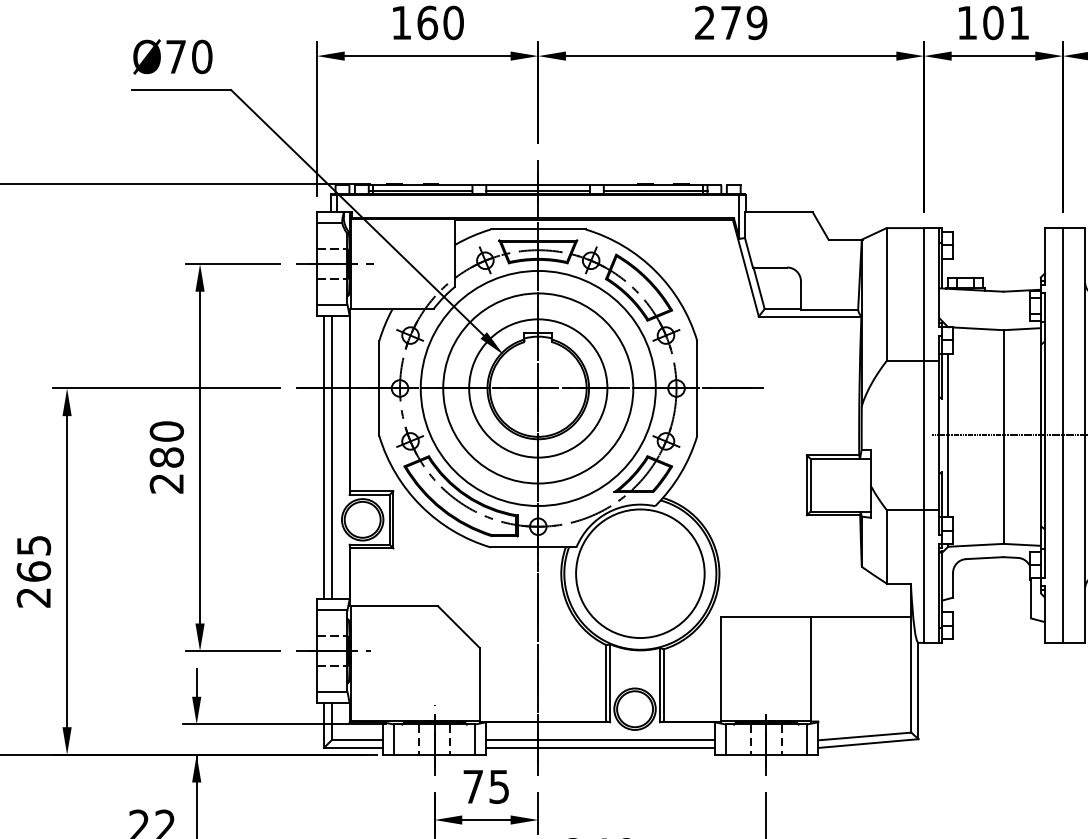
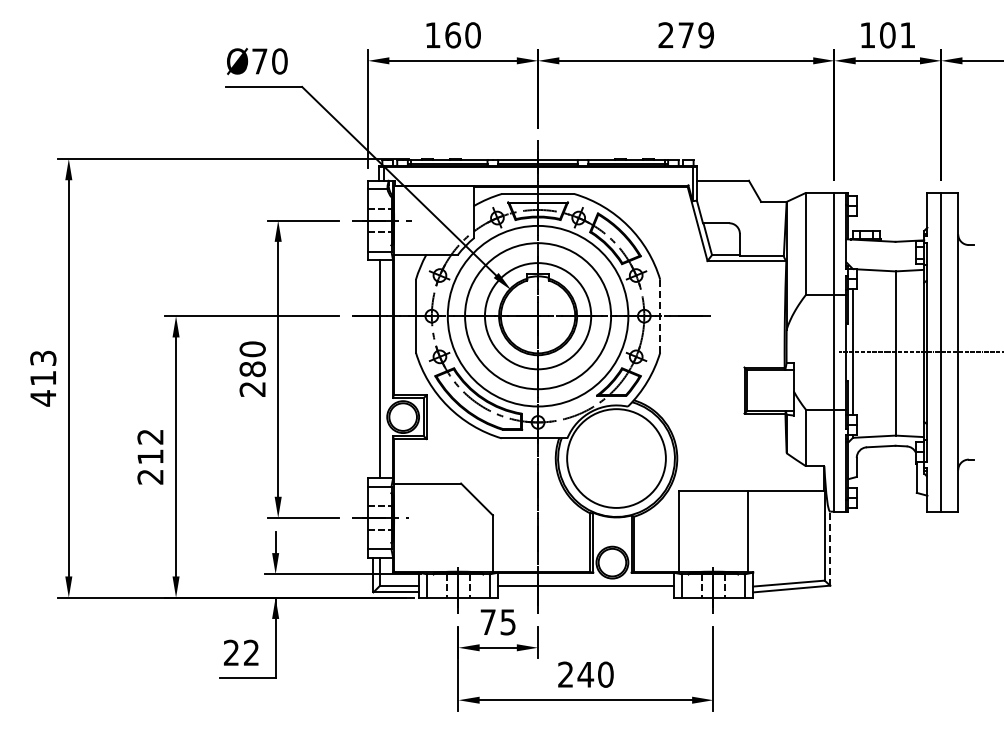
line: (697, 387) -> (660, 315), solid -> dashed
line: (324, 457) -> (373, 369), removed
text: (33, 558) -> (150, 446), 265 -> 212
line: (918, 690) -> (830, 548), solid -> dashed
line: (599, 748) -> (585, 592), removed

